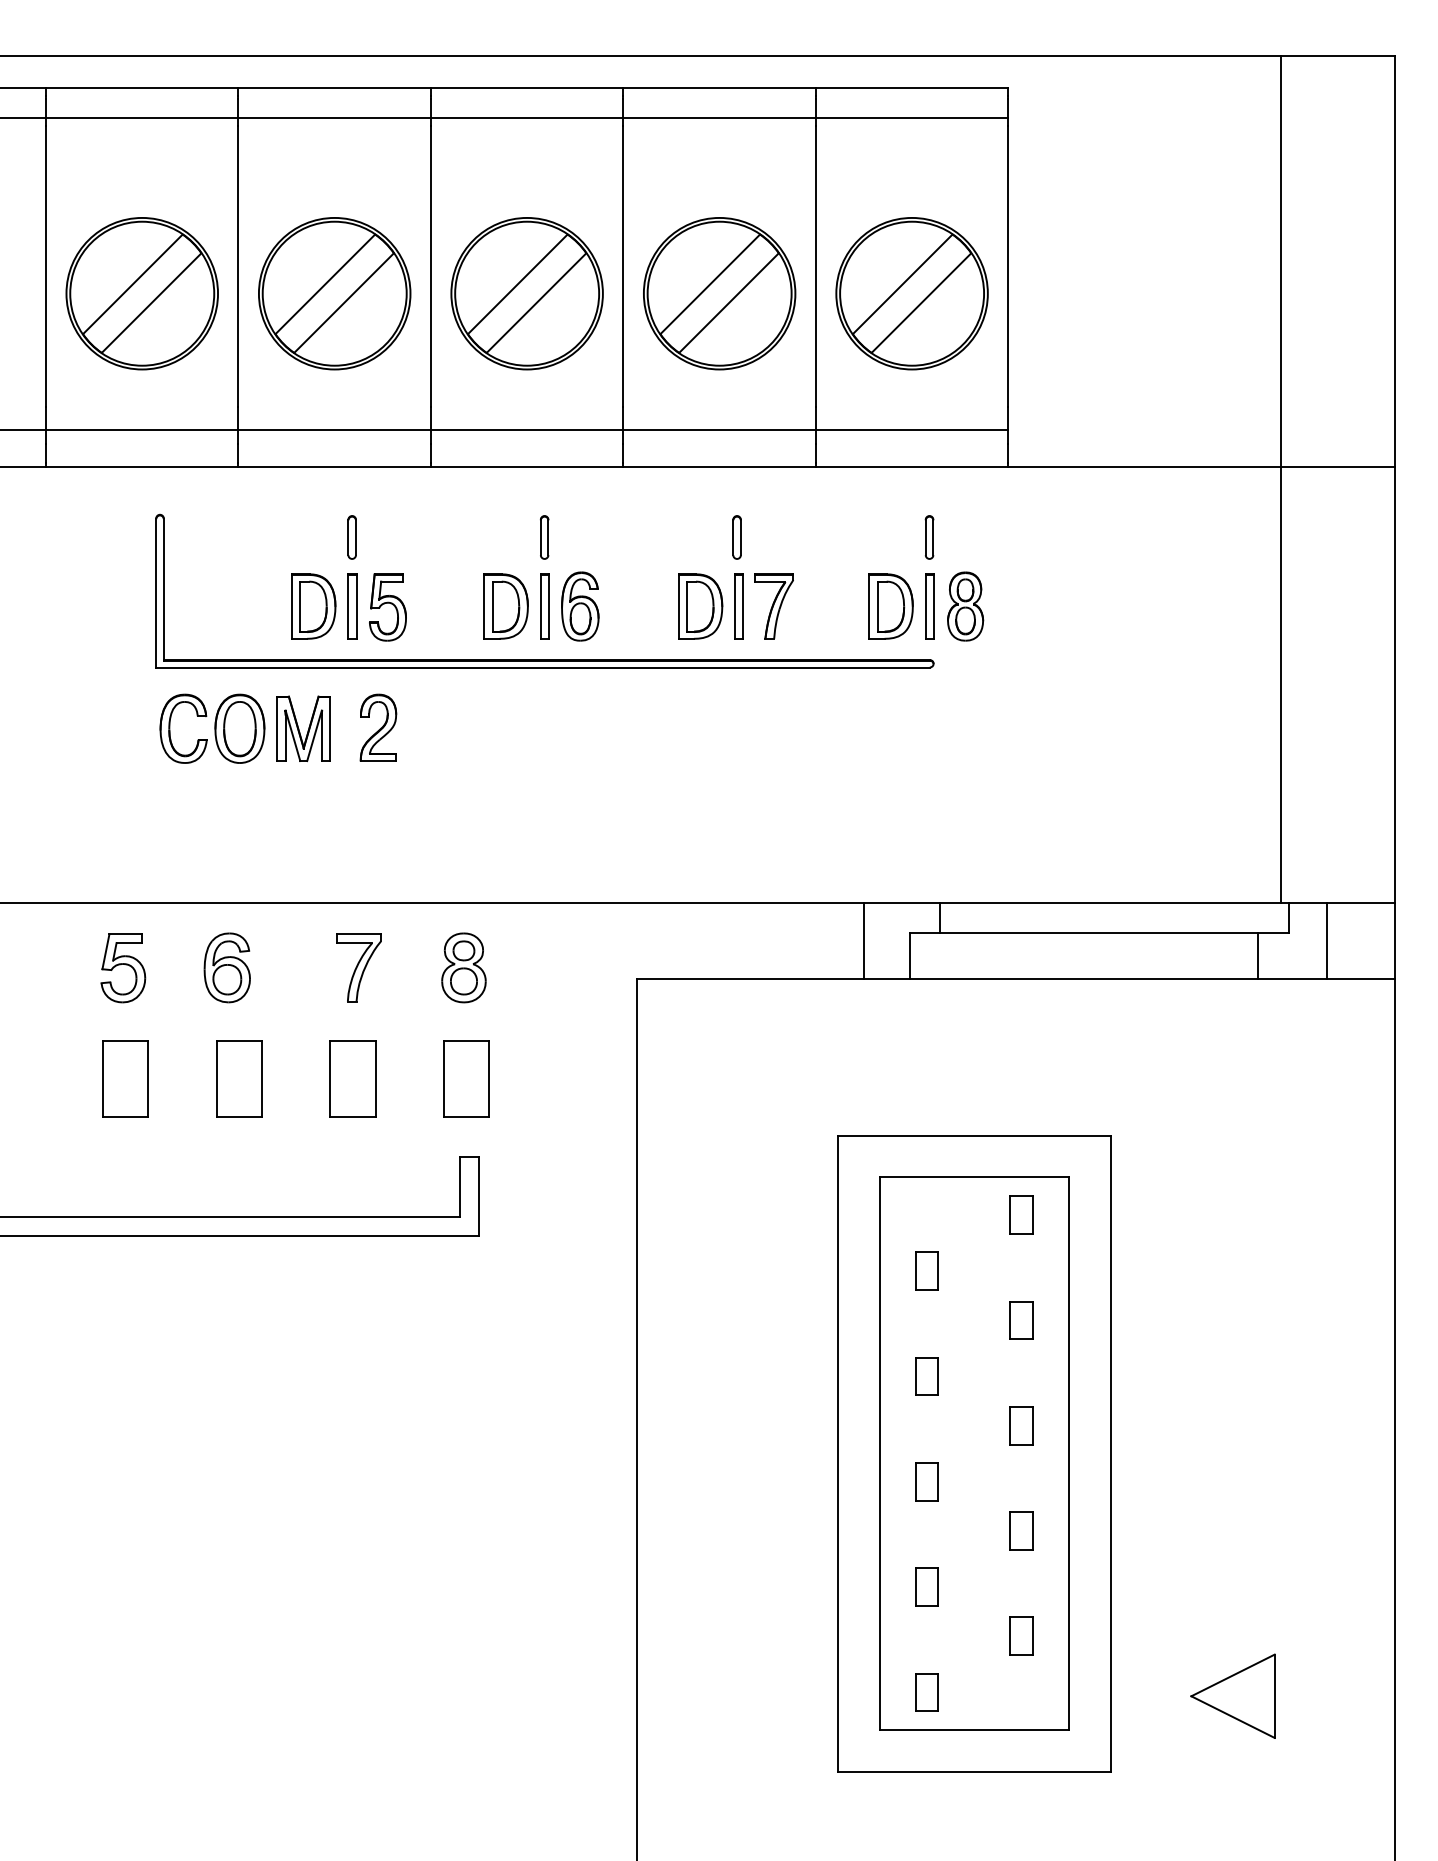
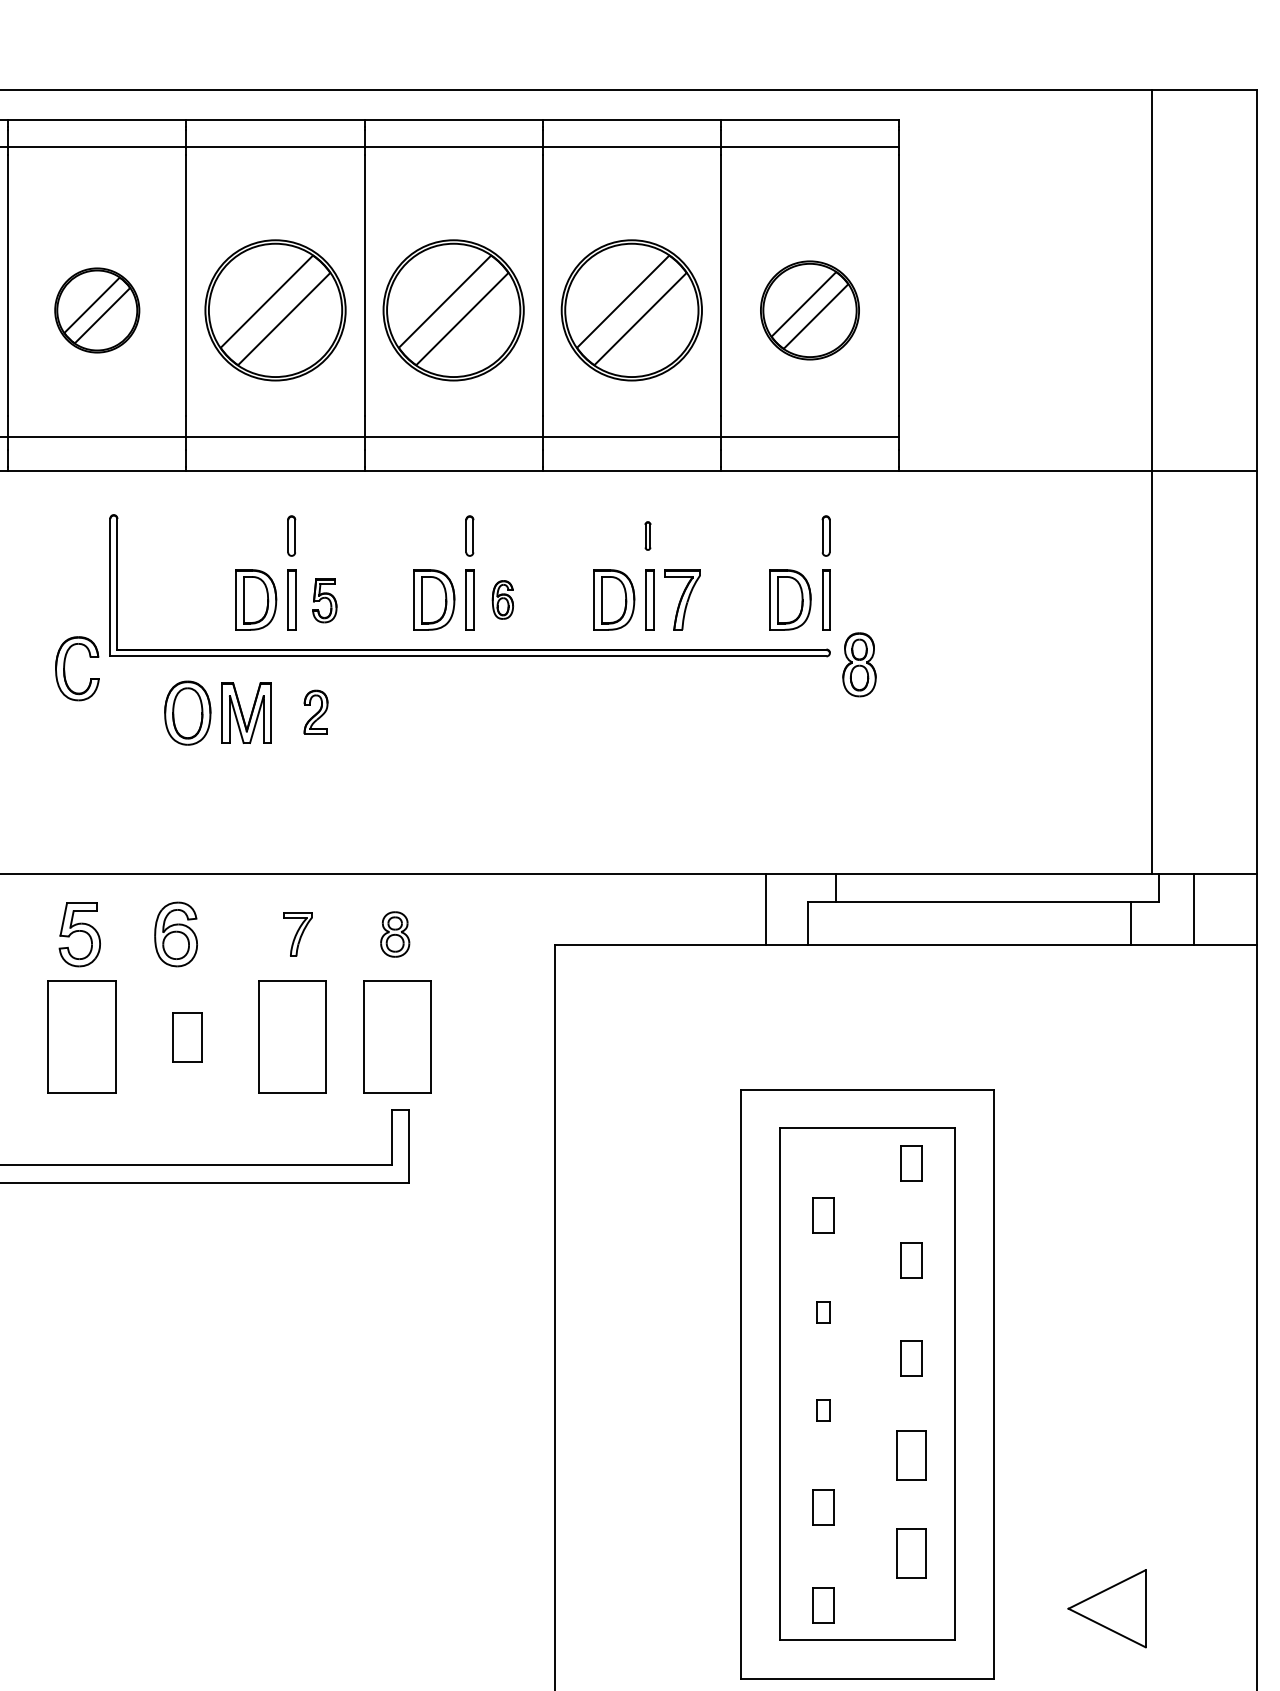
part: (141, 293) -> (96, 310), size x0.6
part: (911, 293) -> (809, 310), size x0.7
part: (736, 537) -> (647, 536), size x0.7
part: (580, 606) -> (503, 599), size x0.6
part: (965, 606) -> (859, 664), moved
part: (387, 607) -> (324, 600), size x0.7
part: (378, 727) -> (316, 711), size x0.7
part: (170, 728) -> (65, 668), moved
part: (358, 967) -> (297, 934), size x0.7
part: (463, 967) -> (394, 934), size x0.7
part: (125, 1078) -> (81, 1036), size x1.6
part: (239, 1078) -> (187, 1036), size x0.7
part: (352, 1078) -> (292, 1036), size x1.6
part: (466, 1078) -> (397, 1036), size x1.6
part: (926, 1376) -> (823, 1312), size x0.6
part: (926, 1481) -> (823, 1409), size x0.6
part: (1021, 1530) -> (911, 1455), size x1.4
part: (1021, 1635) -> (911, 1552), size x1.4

